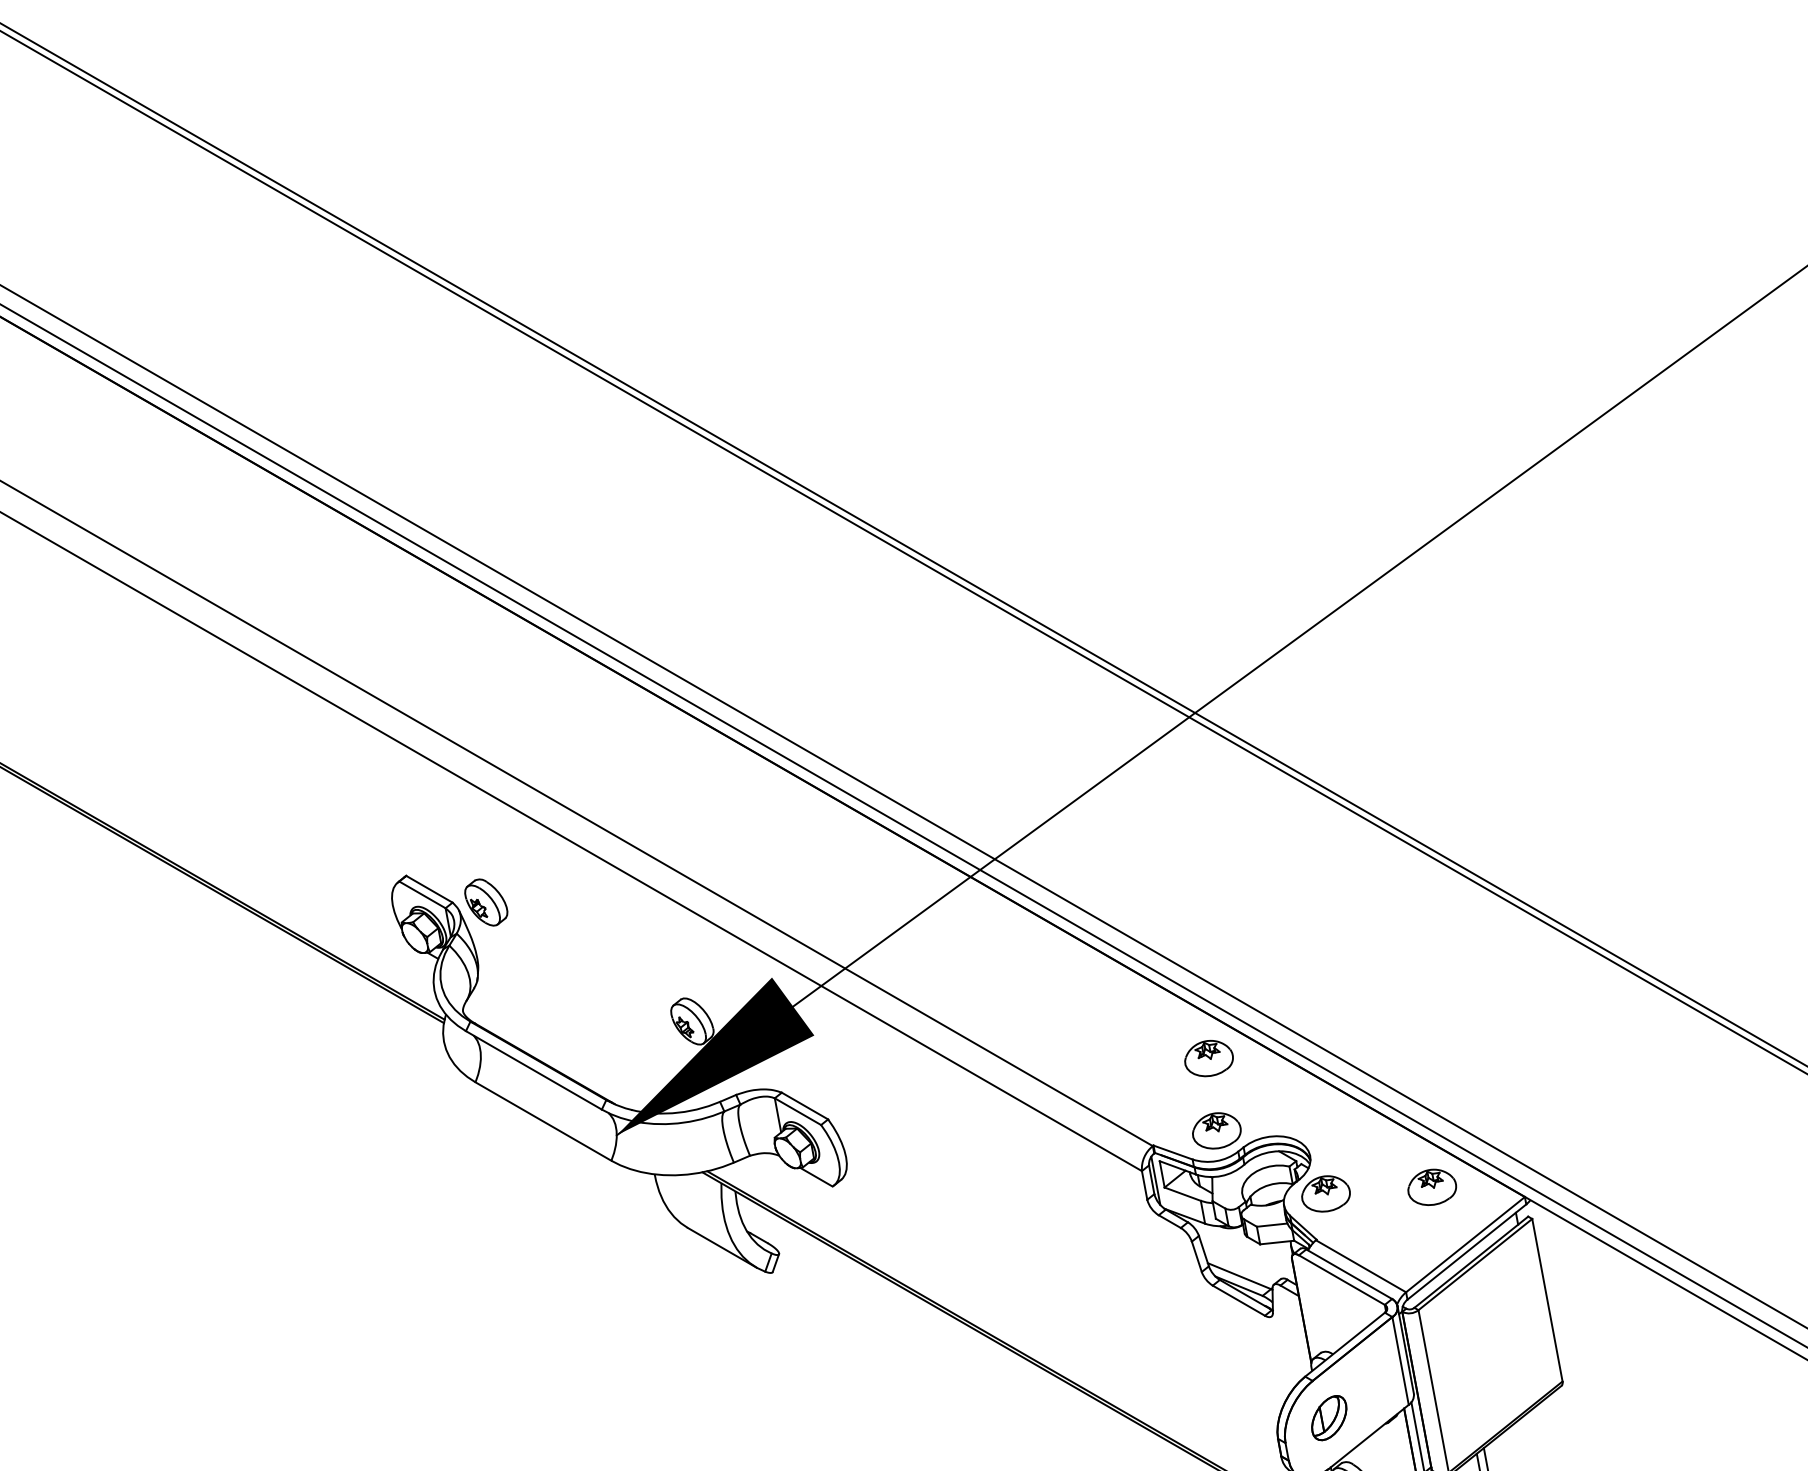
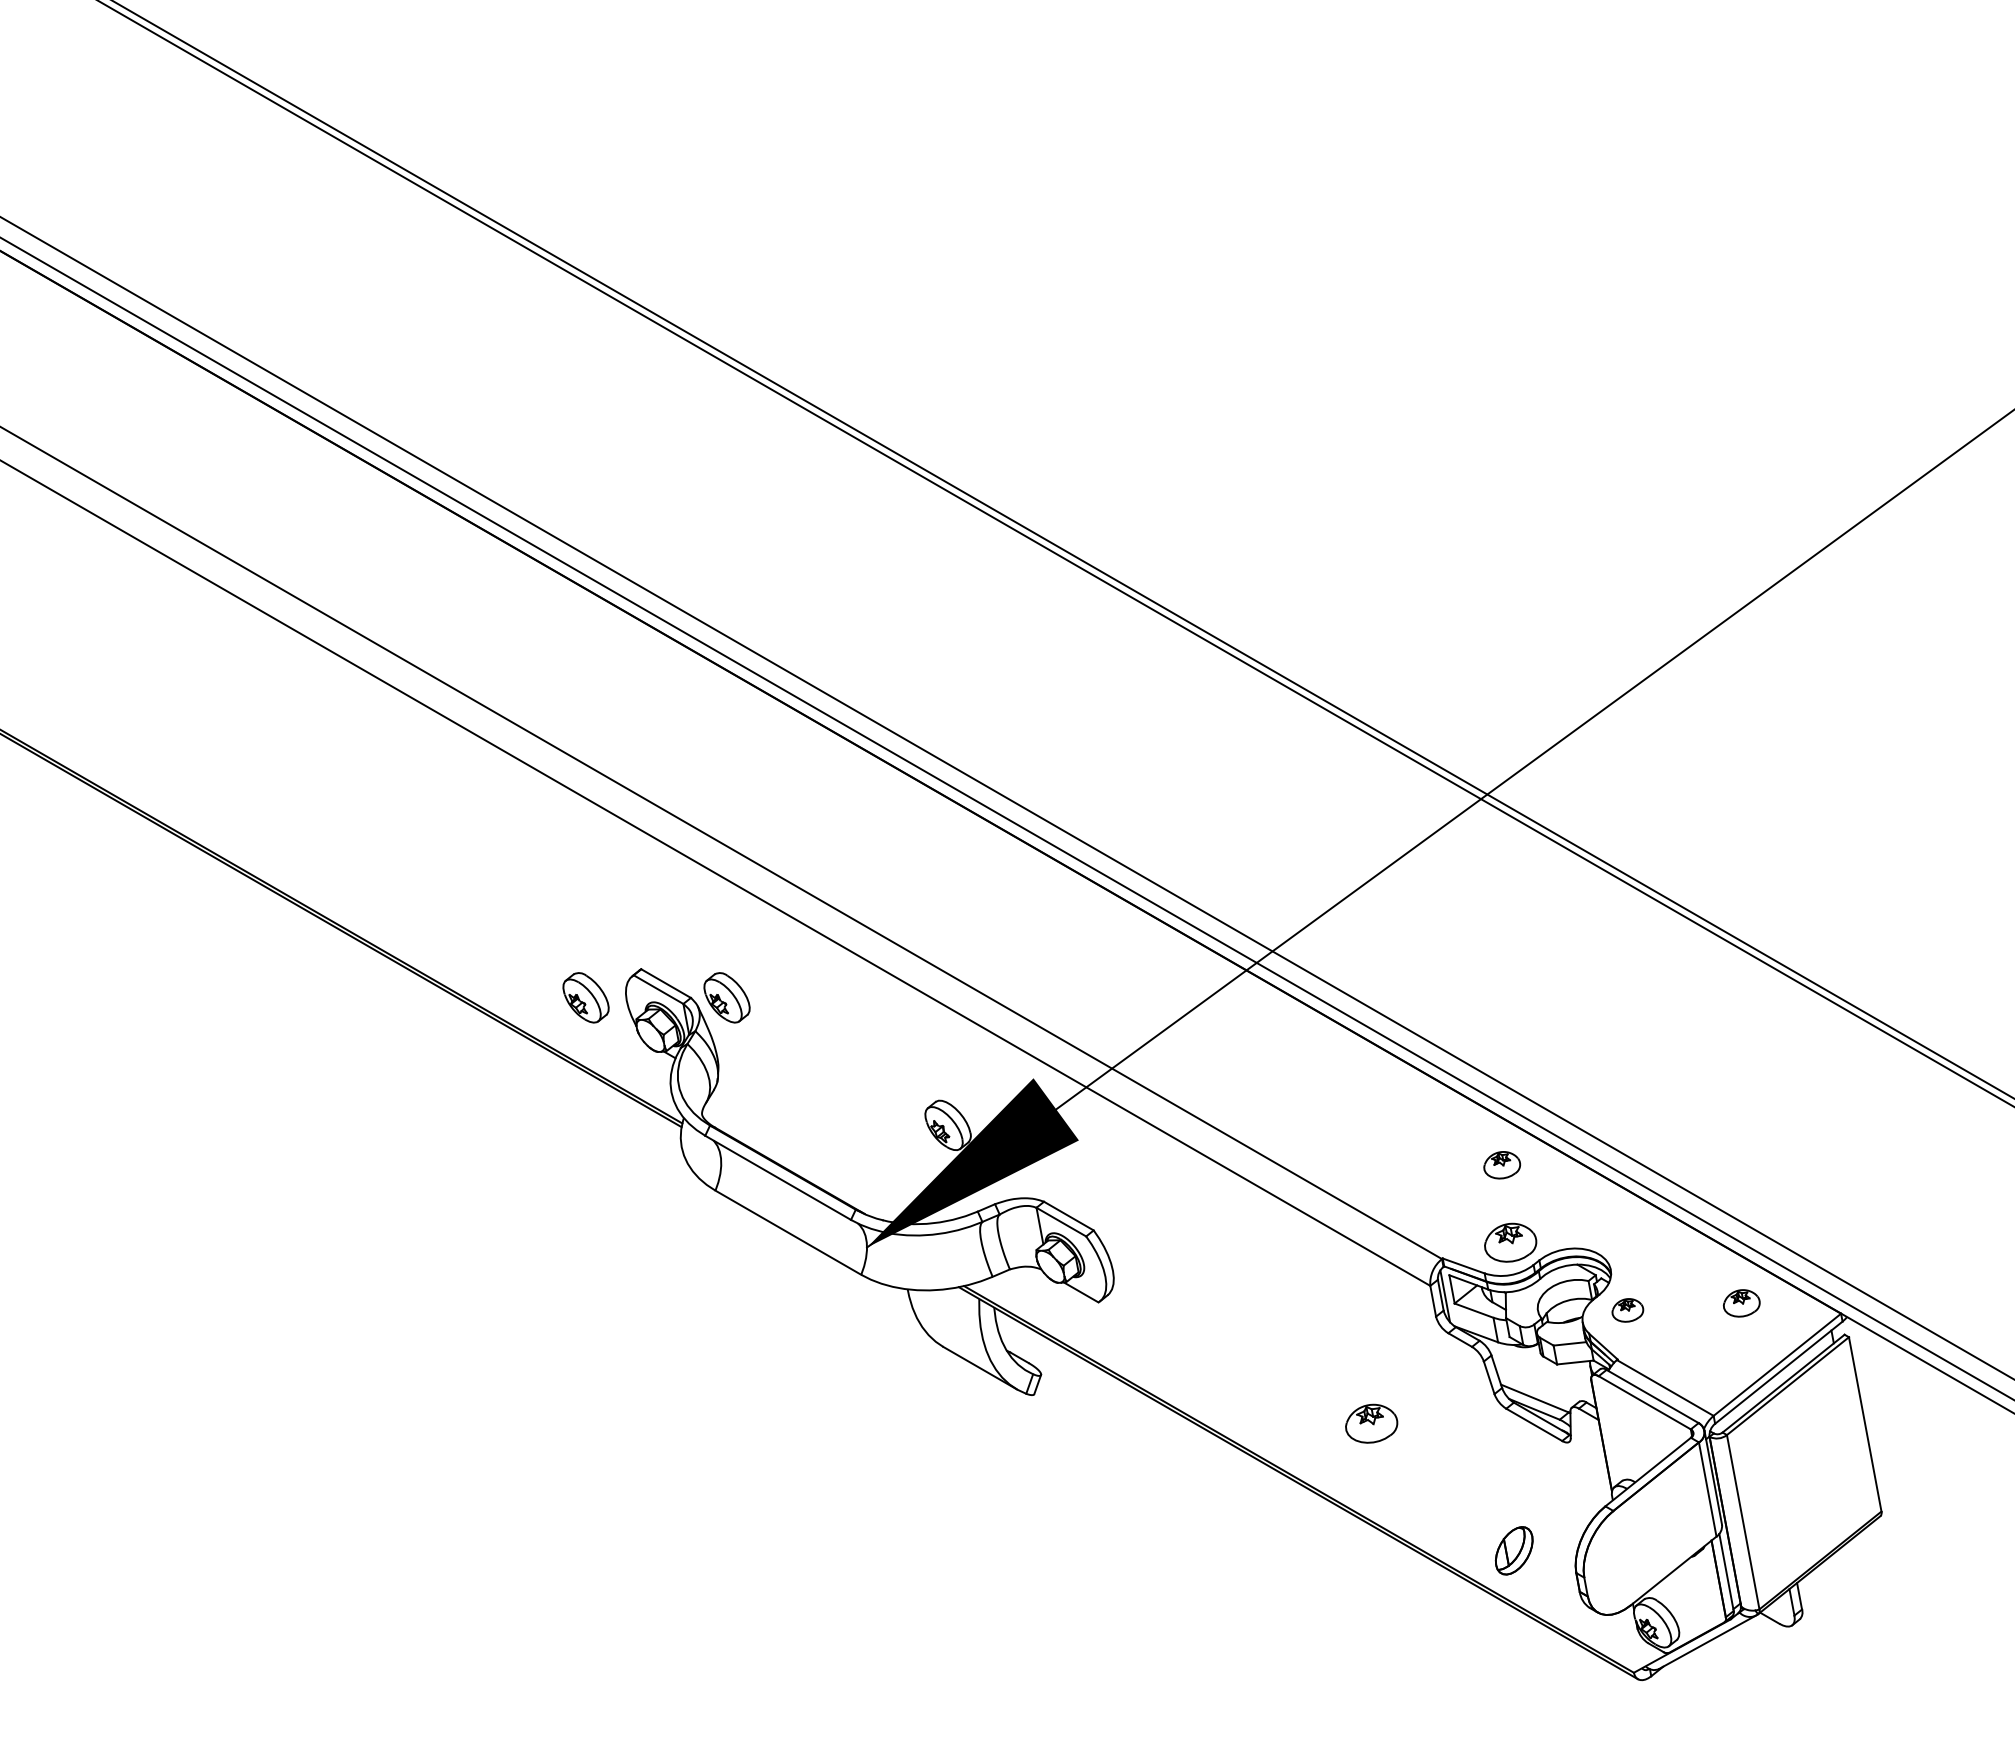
part: (354, 902) -> (585, 997), added
part: (1208, 1058) -> (1501, 1165), size x0.7
part: (1432, 1187) -> (1741, 1303), size x0.7
part: (1325, 1194) -> (1627, 1310), size x0.6
part: (1087, 1299) -> (1371, 1423), added
part: (1328, 1417) -> (1513, 1550), moved

